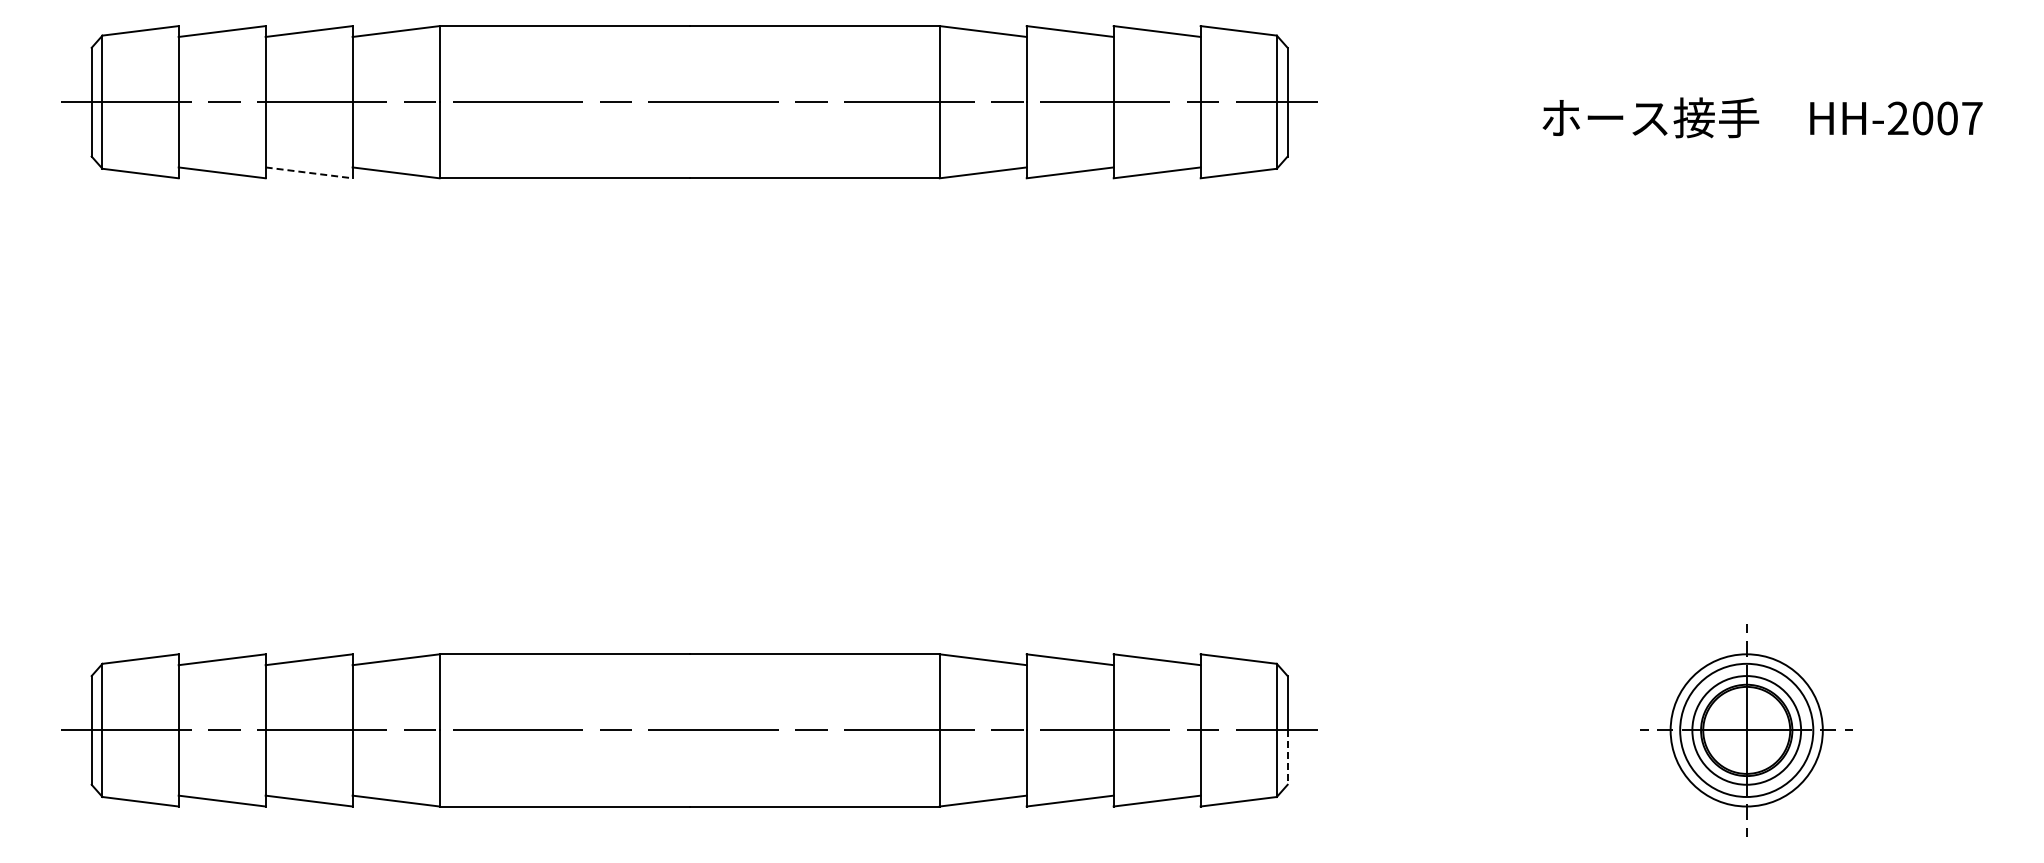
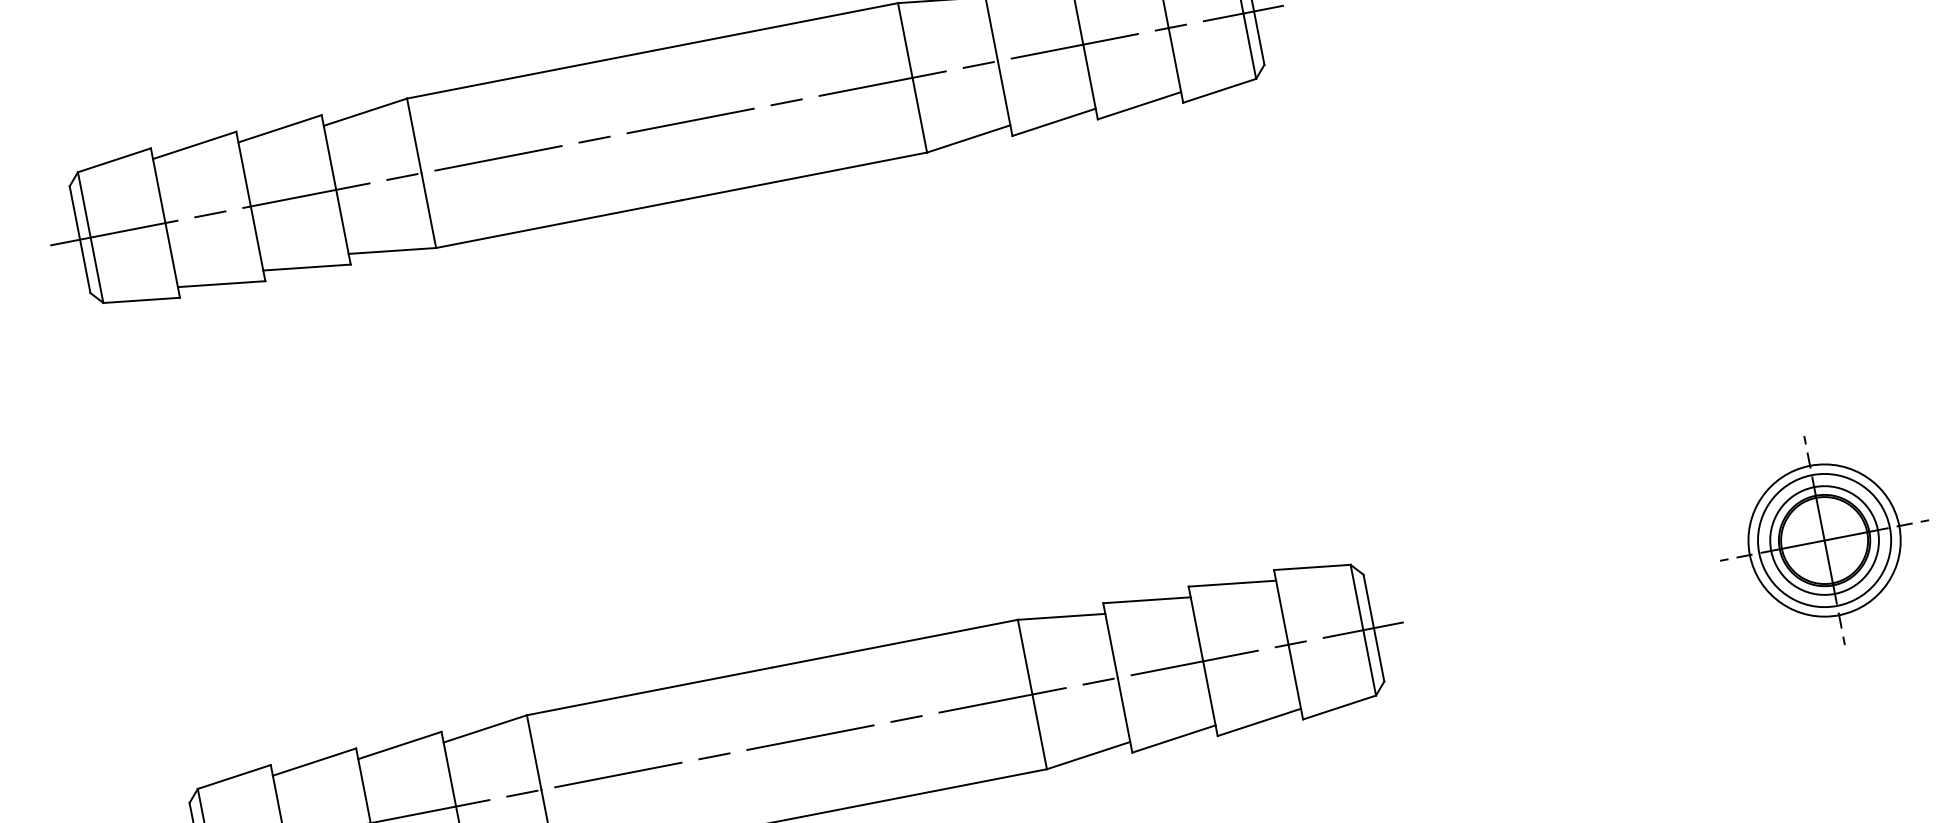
line: (309, 172) -> (307, 267), dashed -> solid
line: (1287, 758) -> (1379, 655), dashed -> solid

